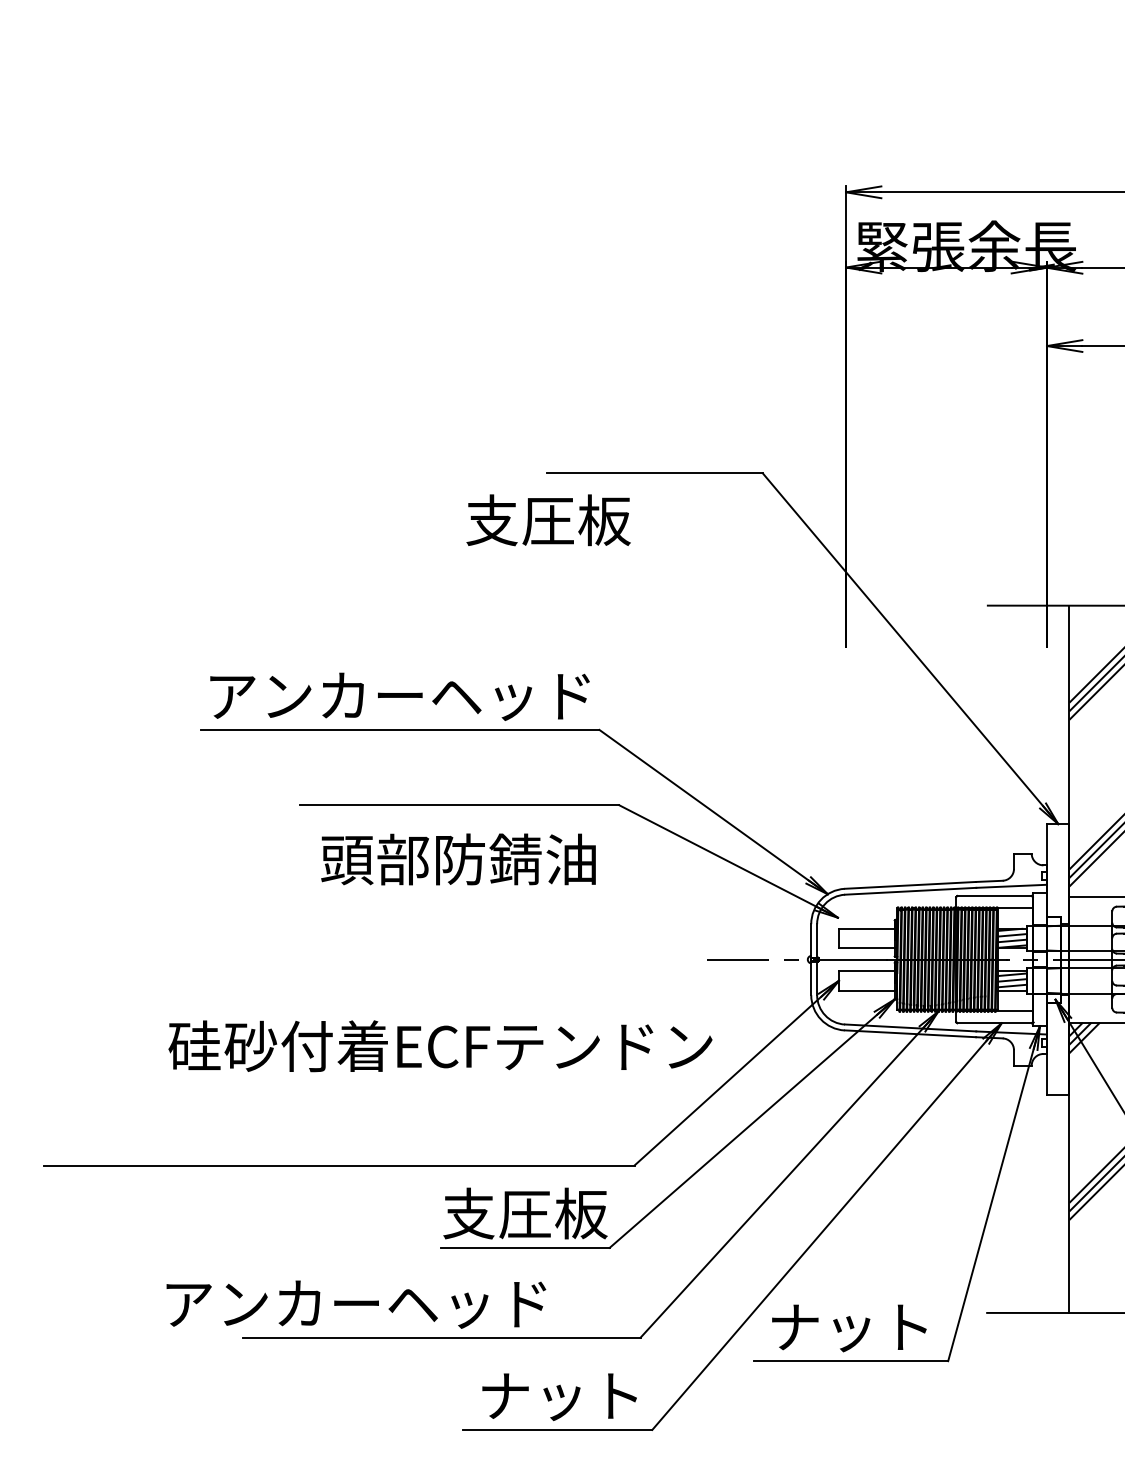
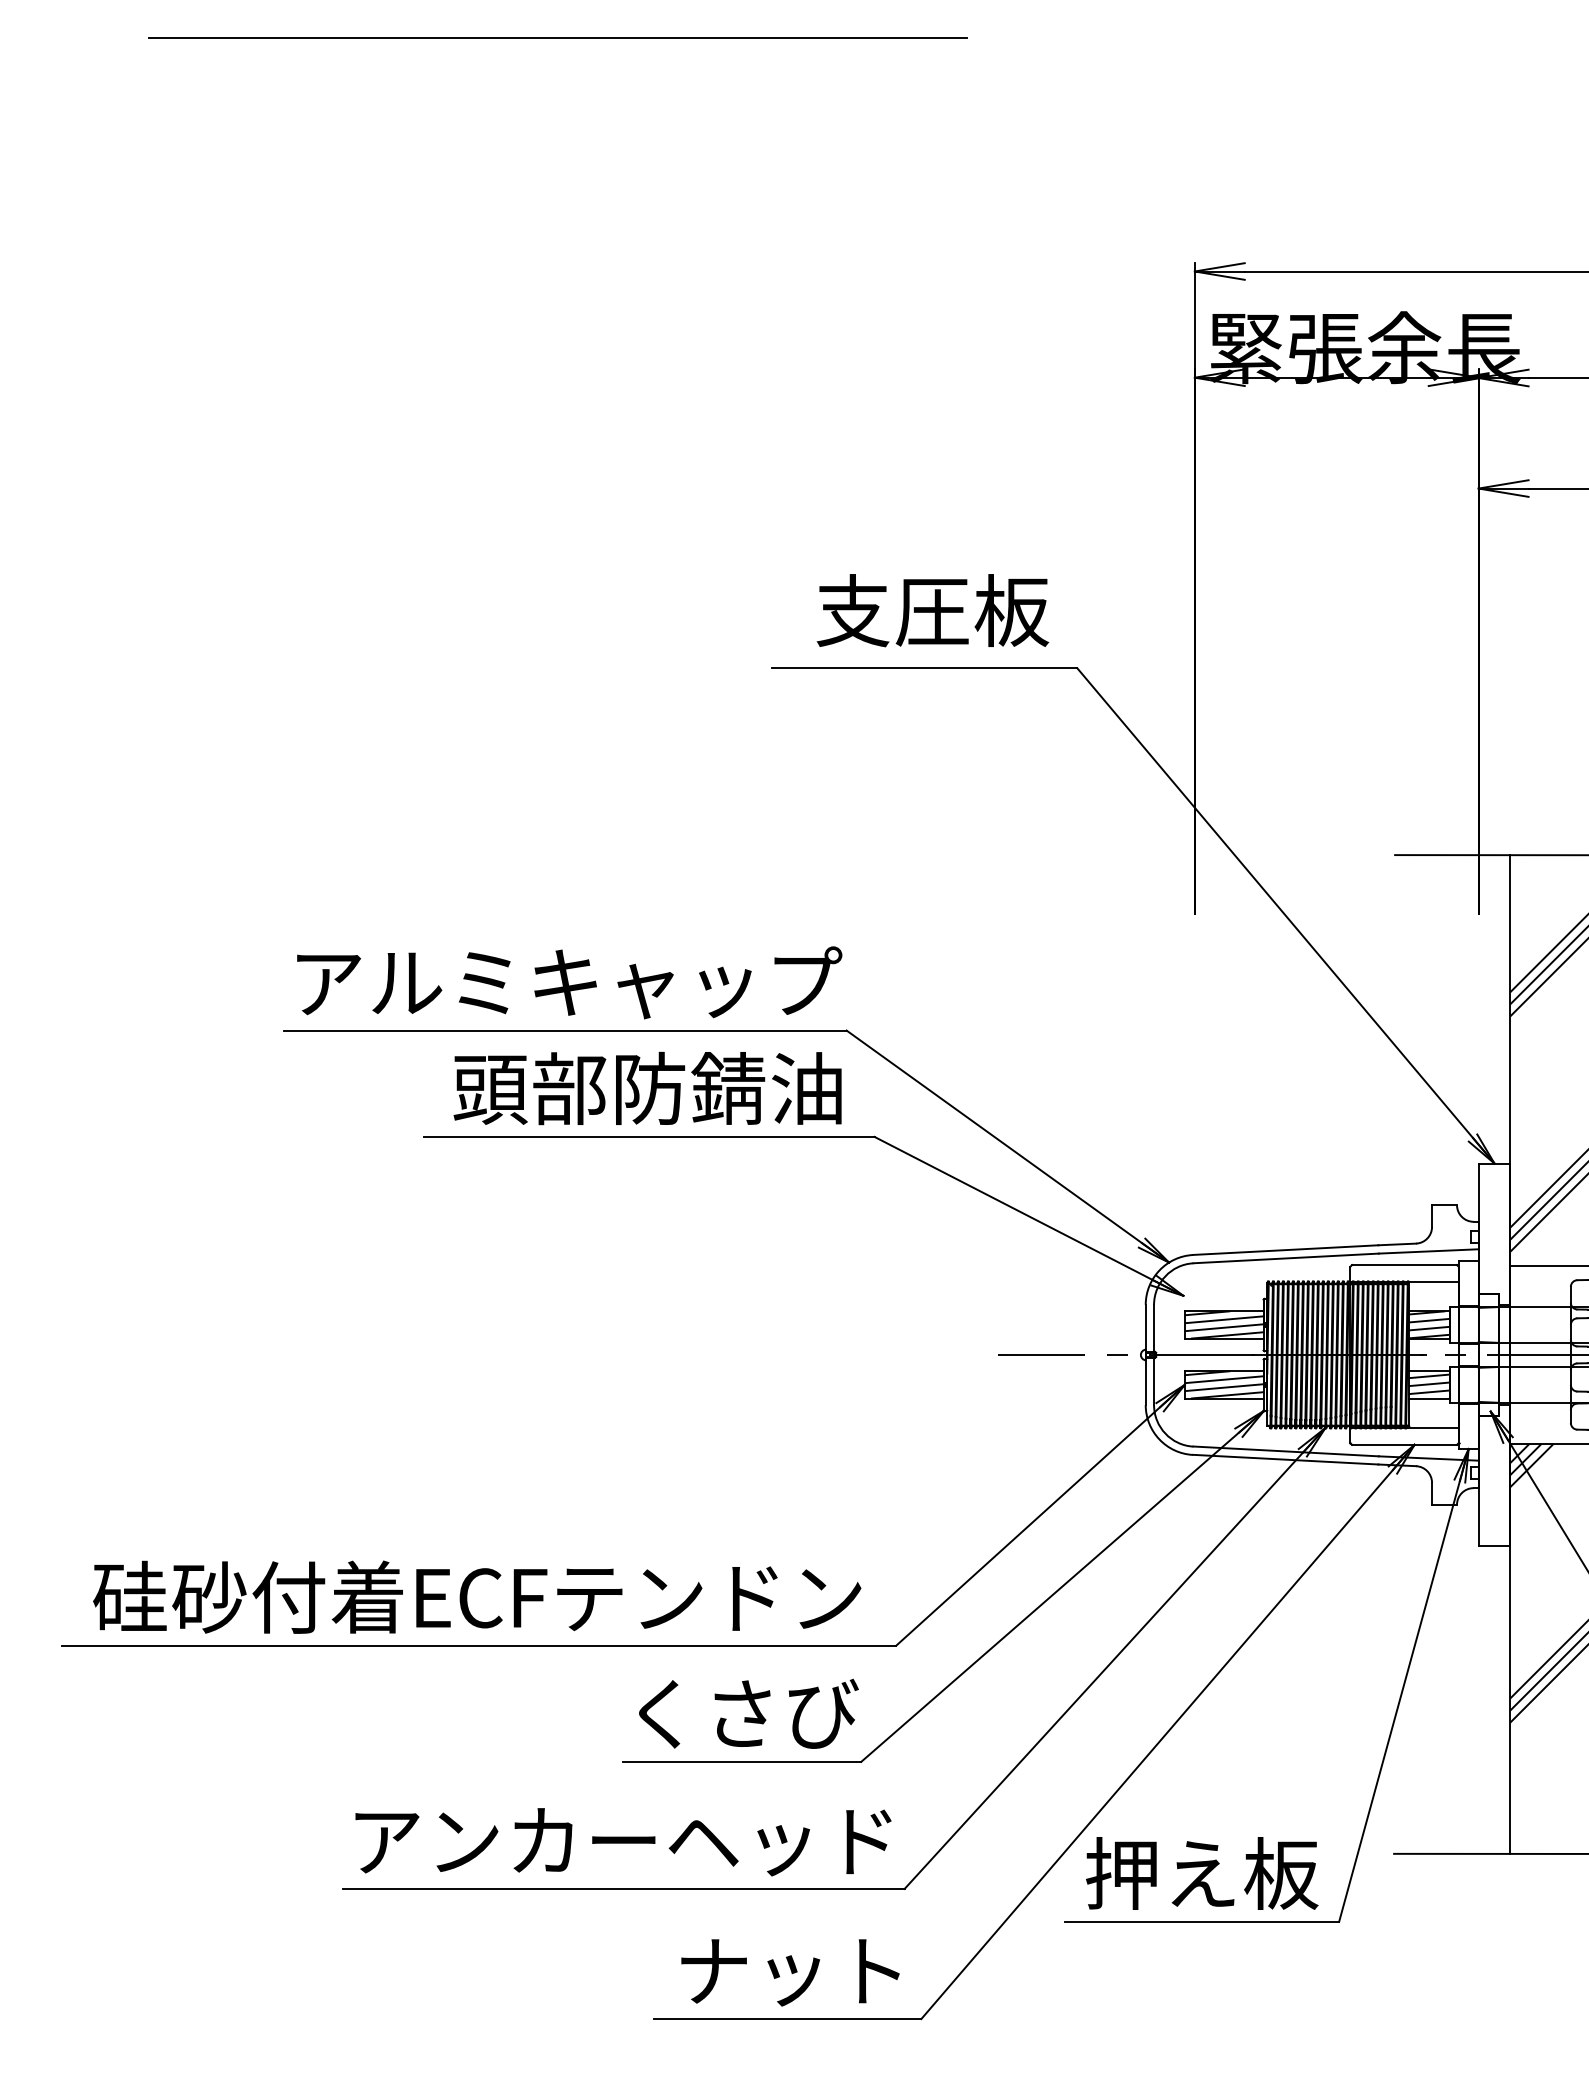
line: (394, 26) -> (557, 37), added
text: (548, 520) -> (932, 610), moved
text: (430, 695) -> (607, 982), アンカーヘッド -> アルミキャップ
text: (458, 859) -> (647, 1088), moved
hatch: (867, 938) -> (1225, 1324), added
hatch: (867, 980) -> (1225, 1384), added
text: (440, 1045) -> (477, 1596), moved
text: (525, 1213) -> (742, 1713), 支圧板 -> くさび
text: (356, 1304) -> (623, 1842), moved
text: (851, 1326) -> (1202, 1873), ナット -> 押え板

